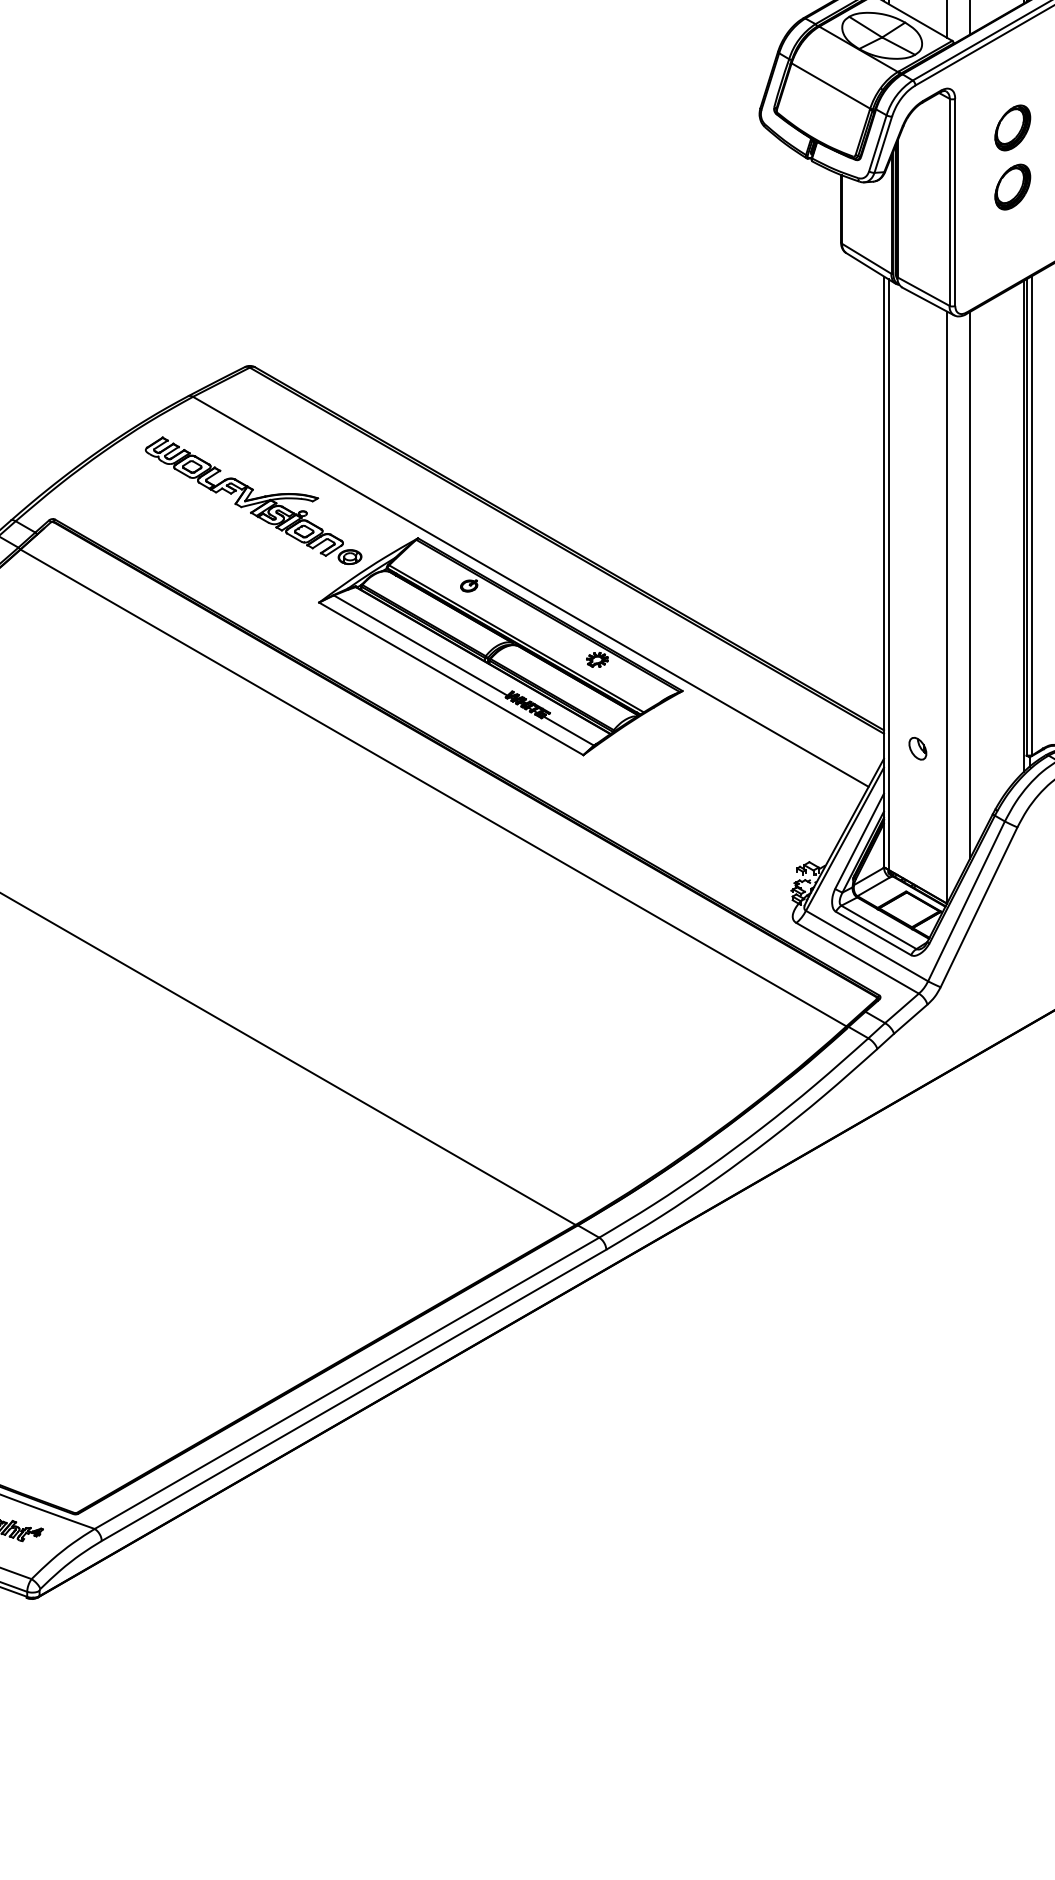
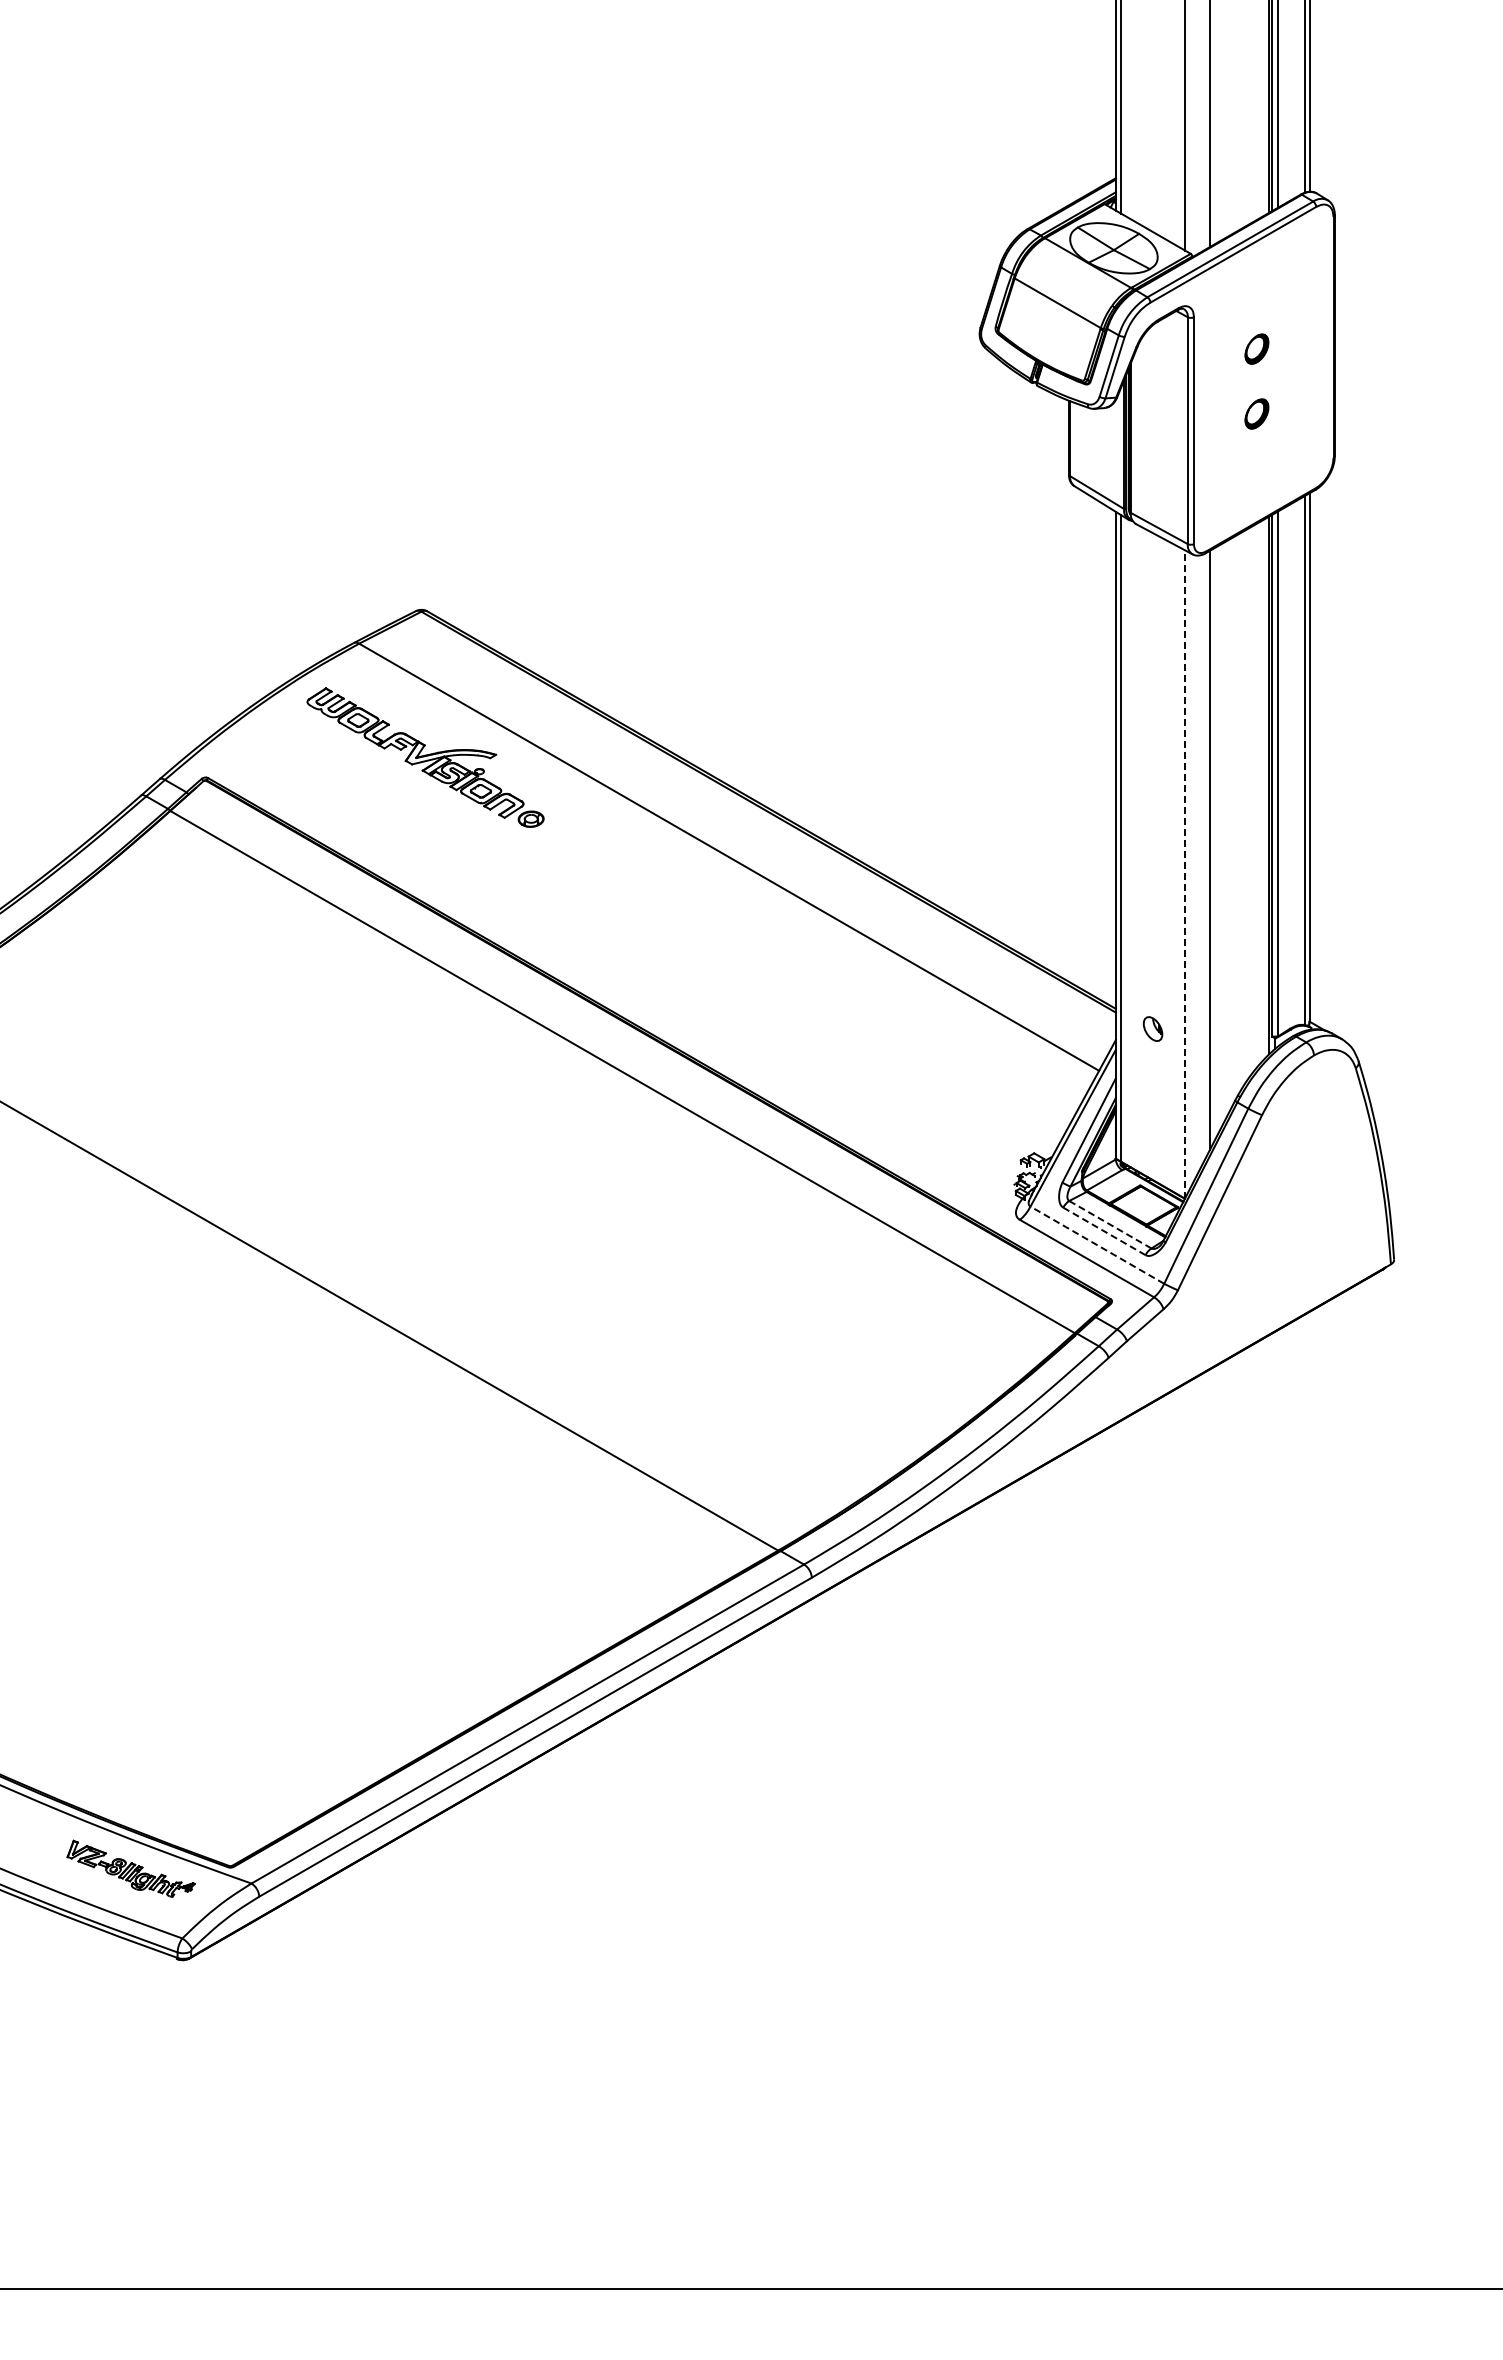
part: (1012, 127) -> (1256, 348), size x0.6
part: (1012, 186) -> (1256, 413), size x0.6
line: (947, 606) -> (1185, 873), solid -> dashed
part: (501, 646) -> (696, 917), removed
line: (879, 927) -> (1110, 1224), solid -> dashed
line: (873, 933) -> (1104, 1231), solid -> dashed
line: (866, 945) -> (1096, 1244), solid -> dashed

